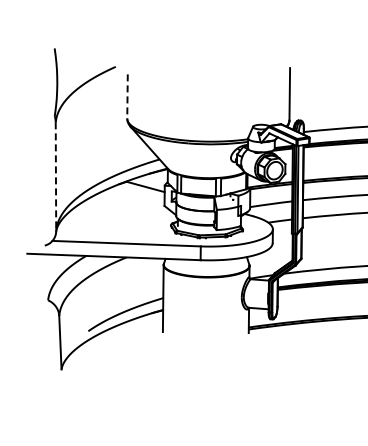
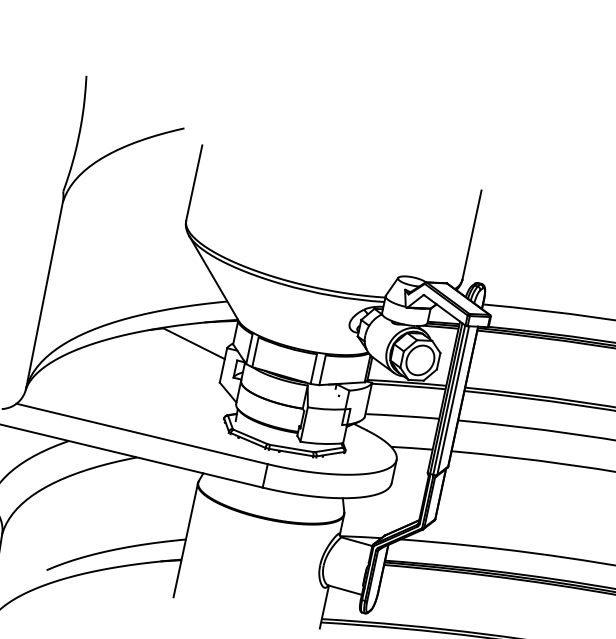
line: (127, 96) -> (194, 183), dashed -> solid
line: (55, 177) -> (43, 296), dashed -> solid

